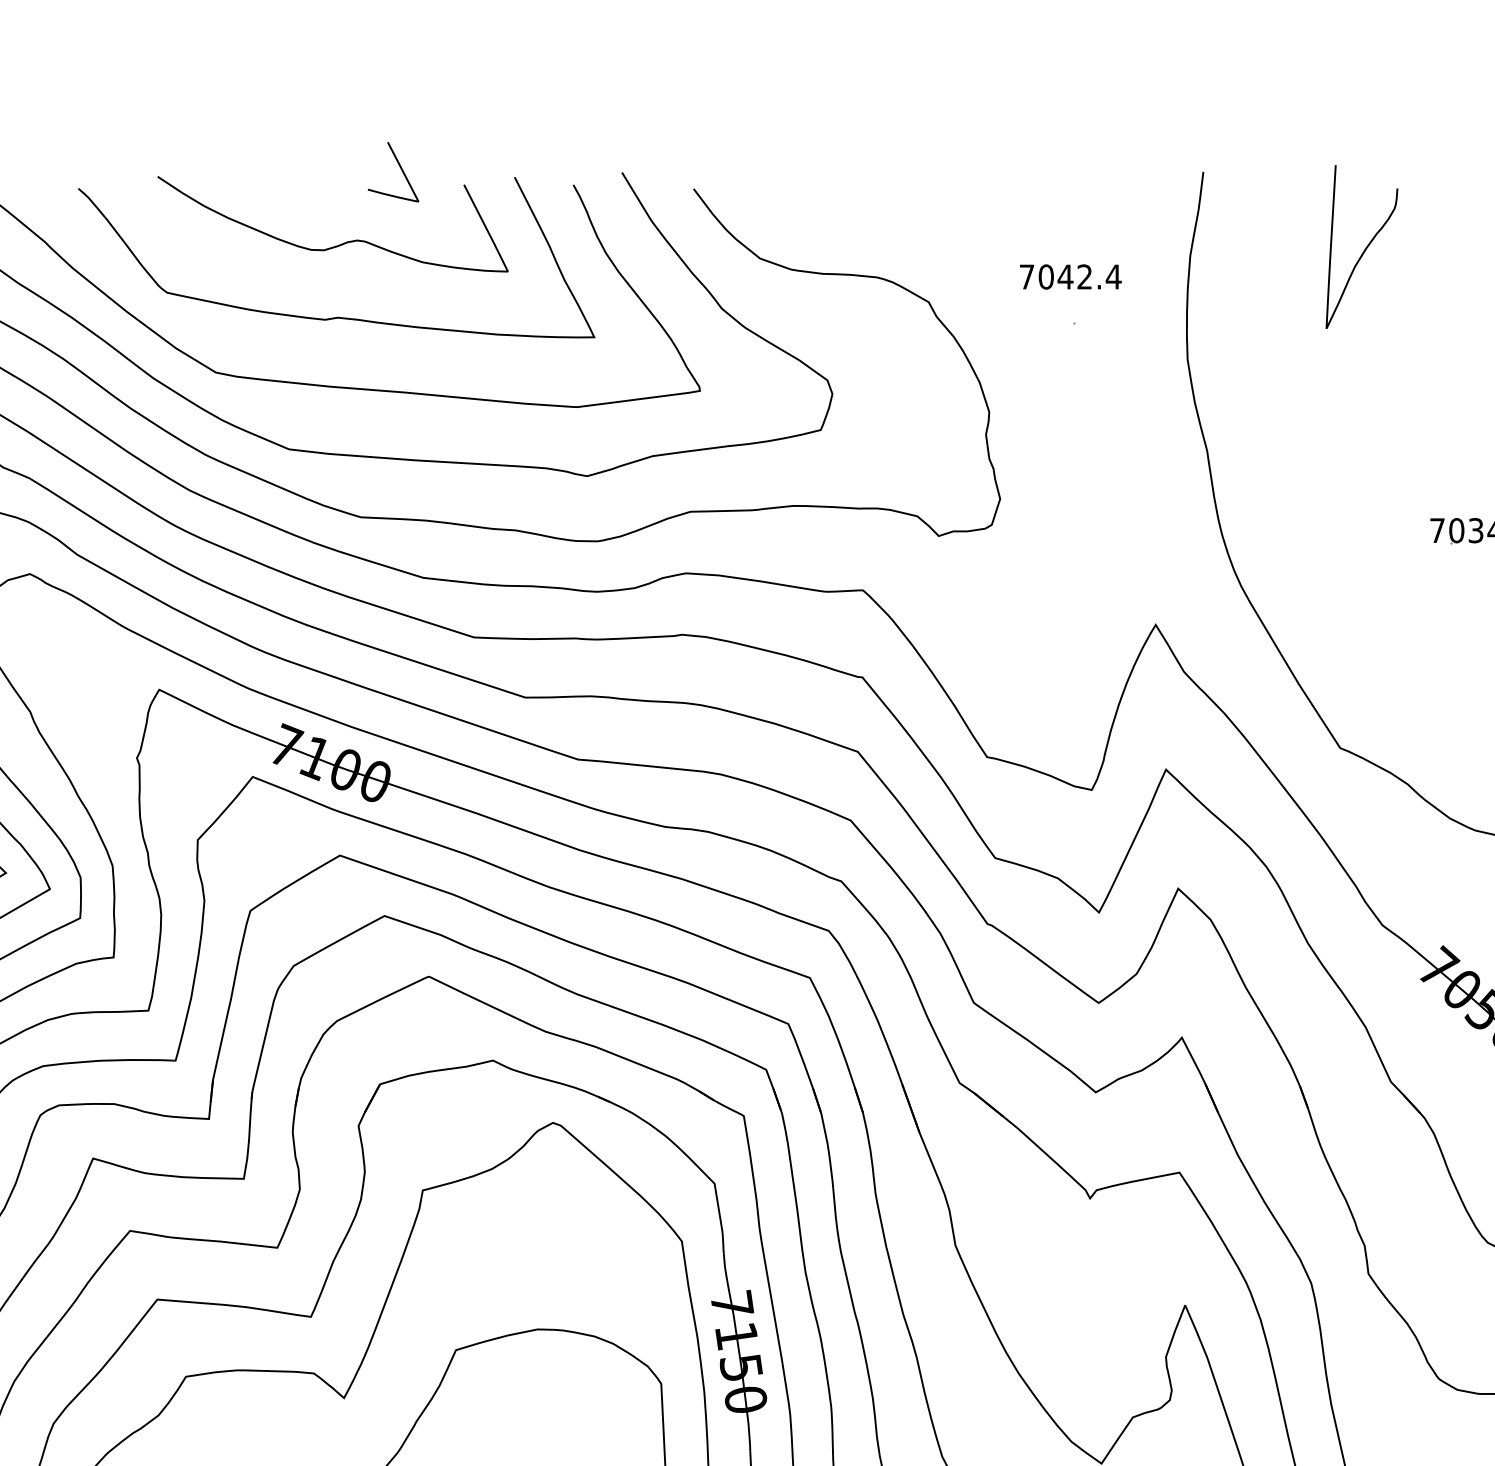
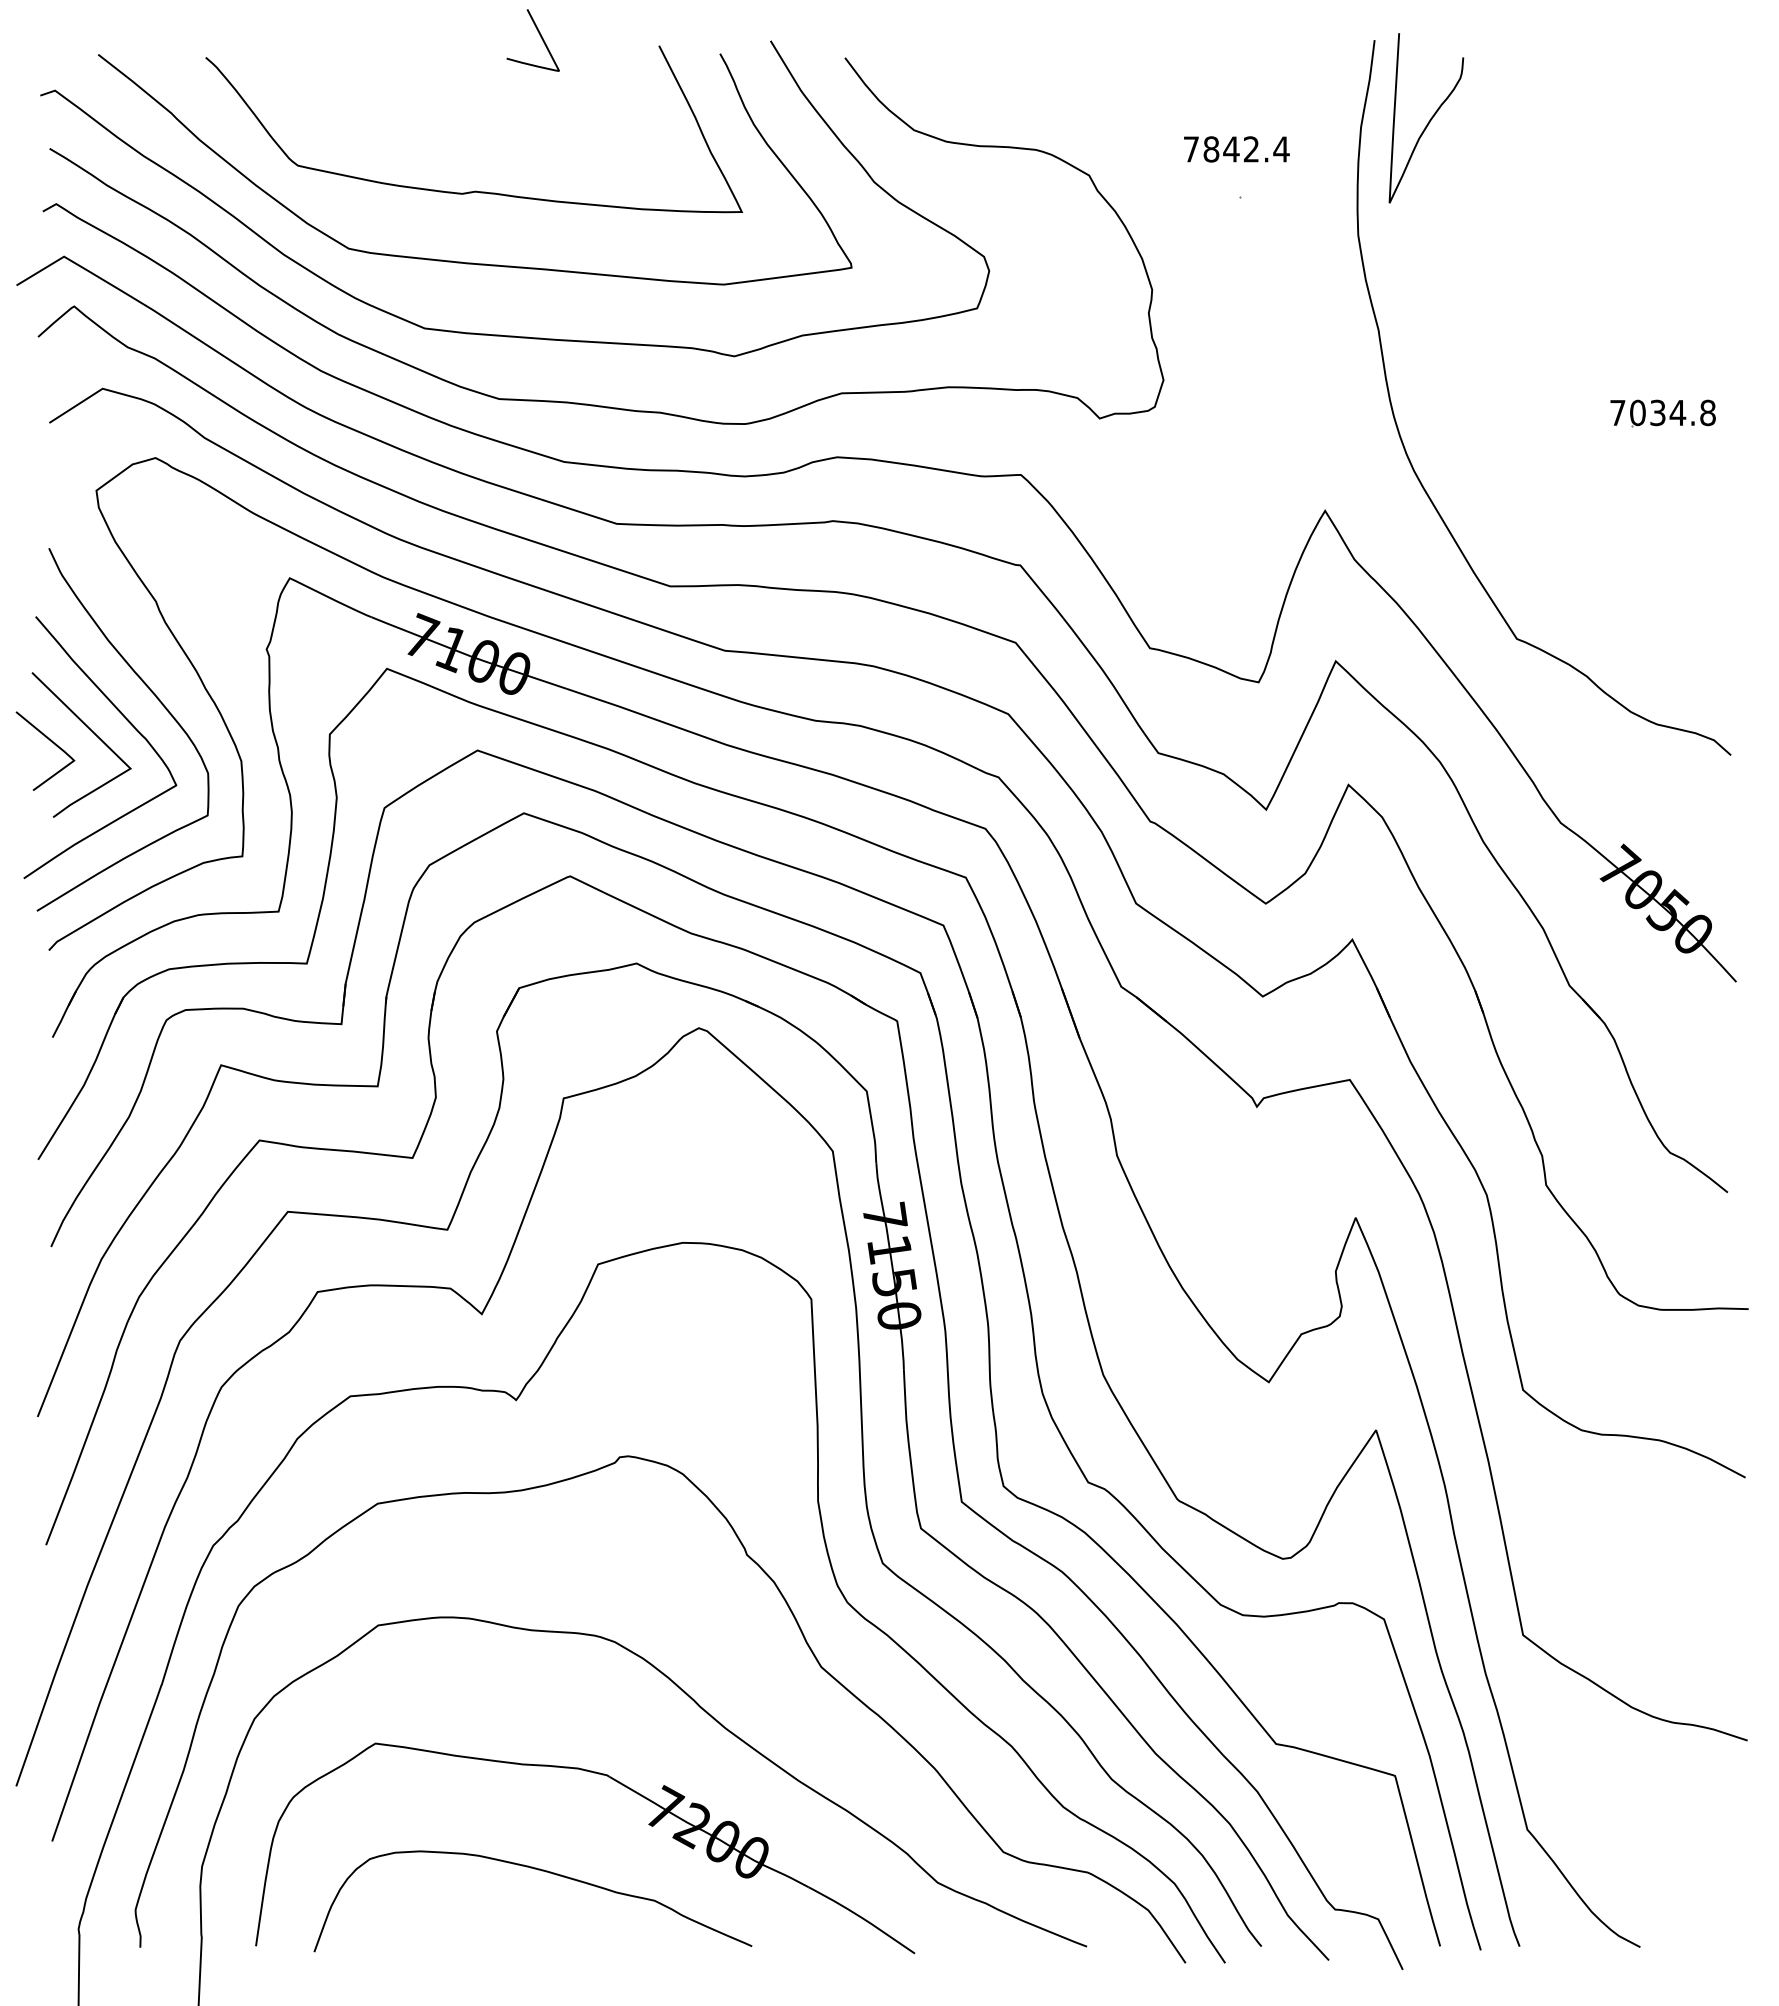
curve: (341, 243) -> (479, 114), removed
curve: (1364, 248) -> (1429, 119), moved
text: (1046, 277) -> (1211, 149), 7042.4 -> 7842.4

